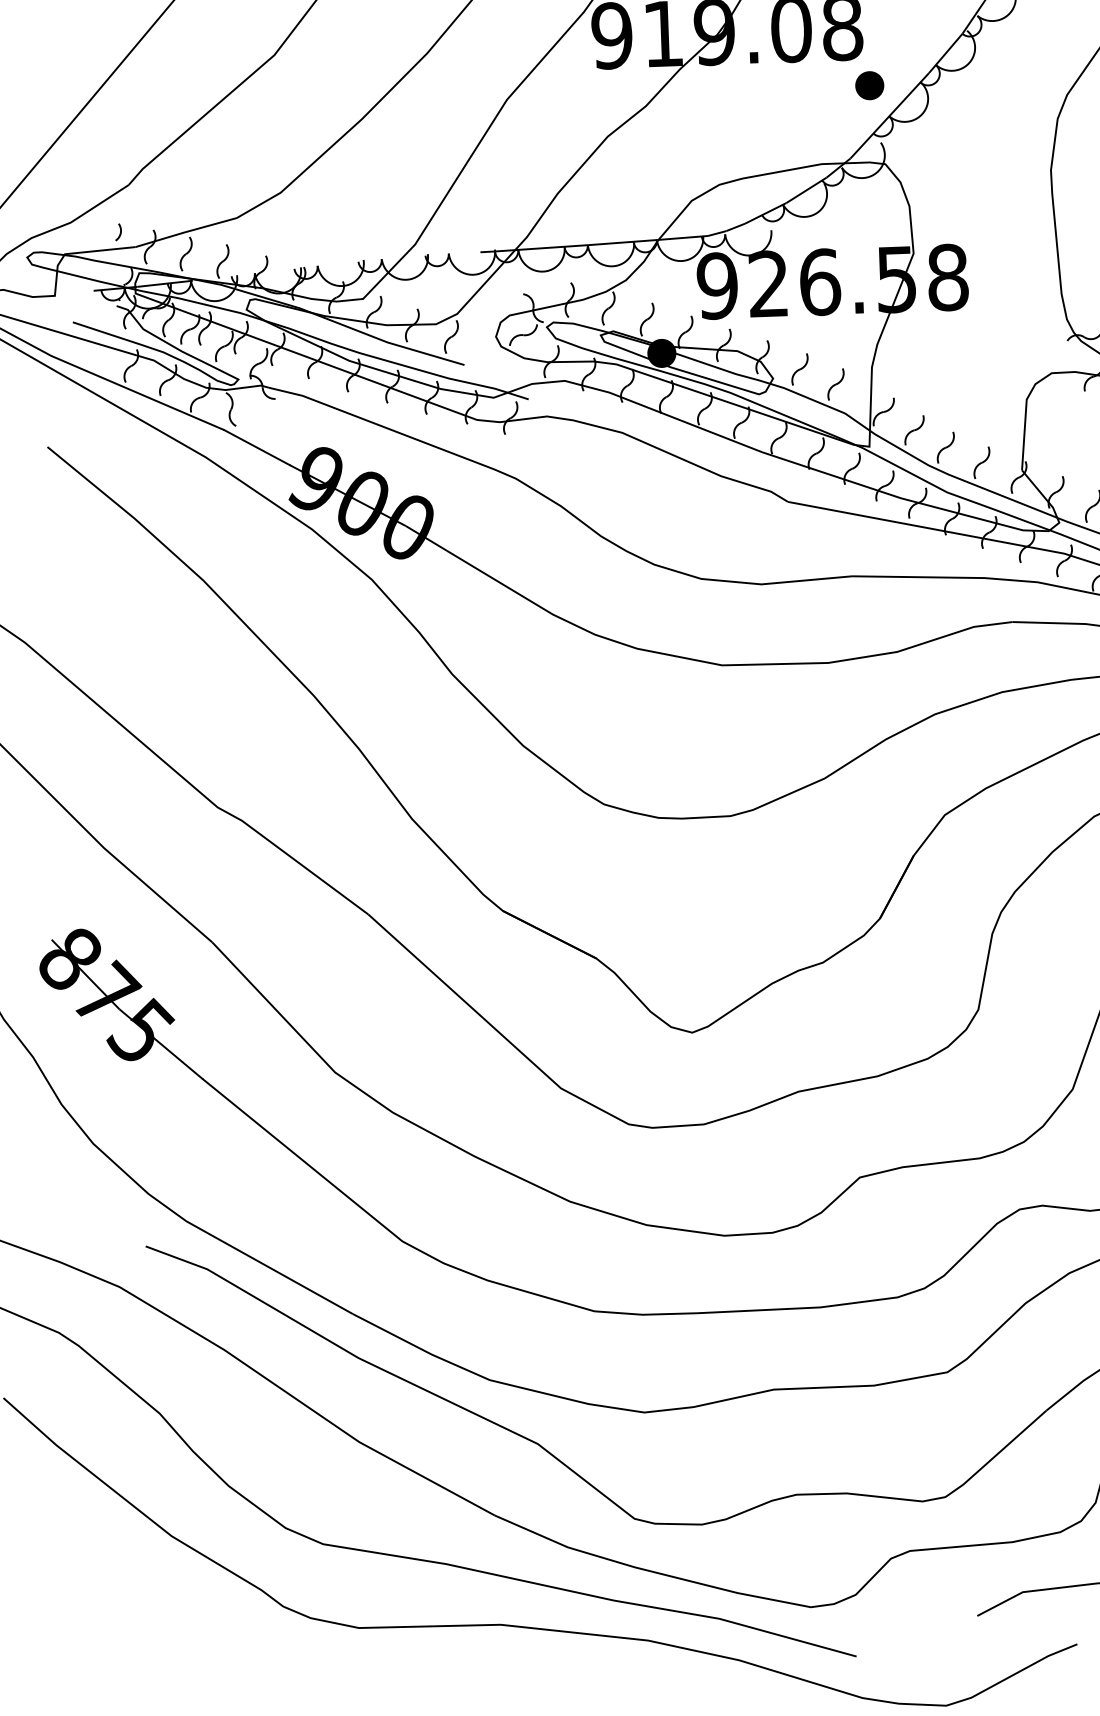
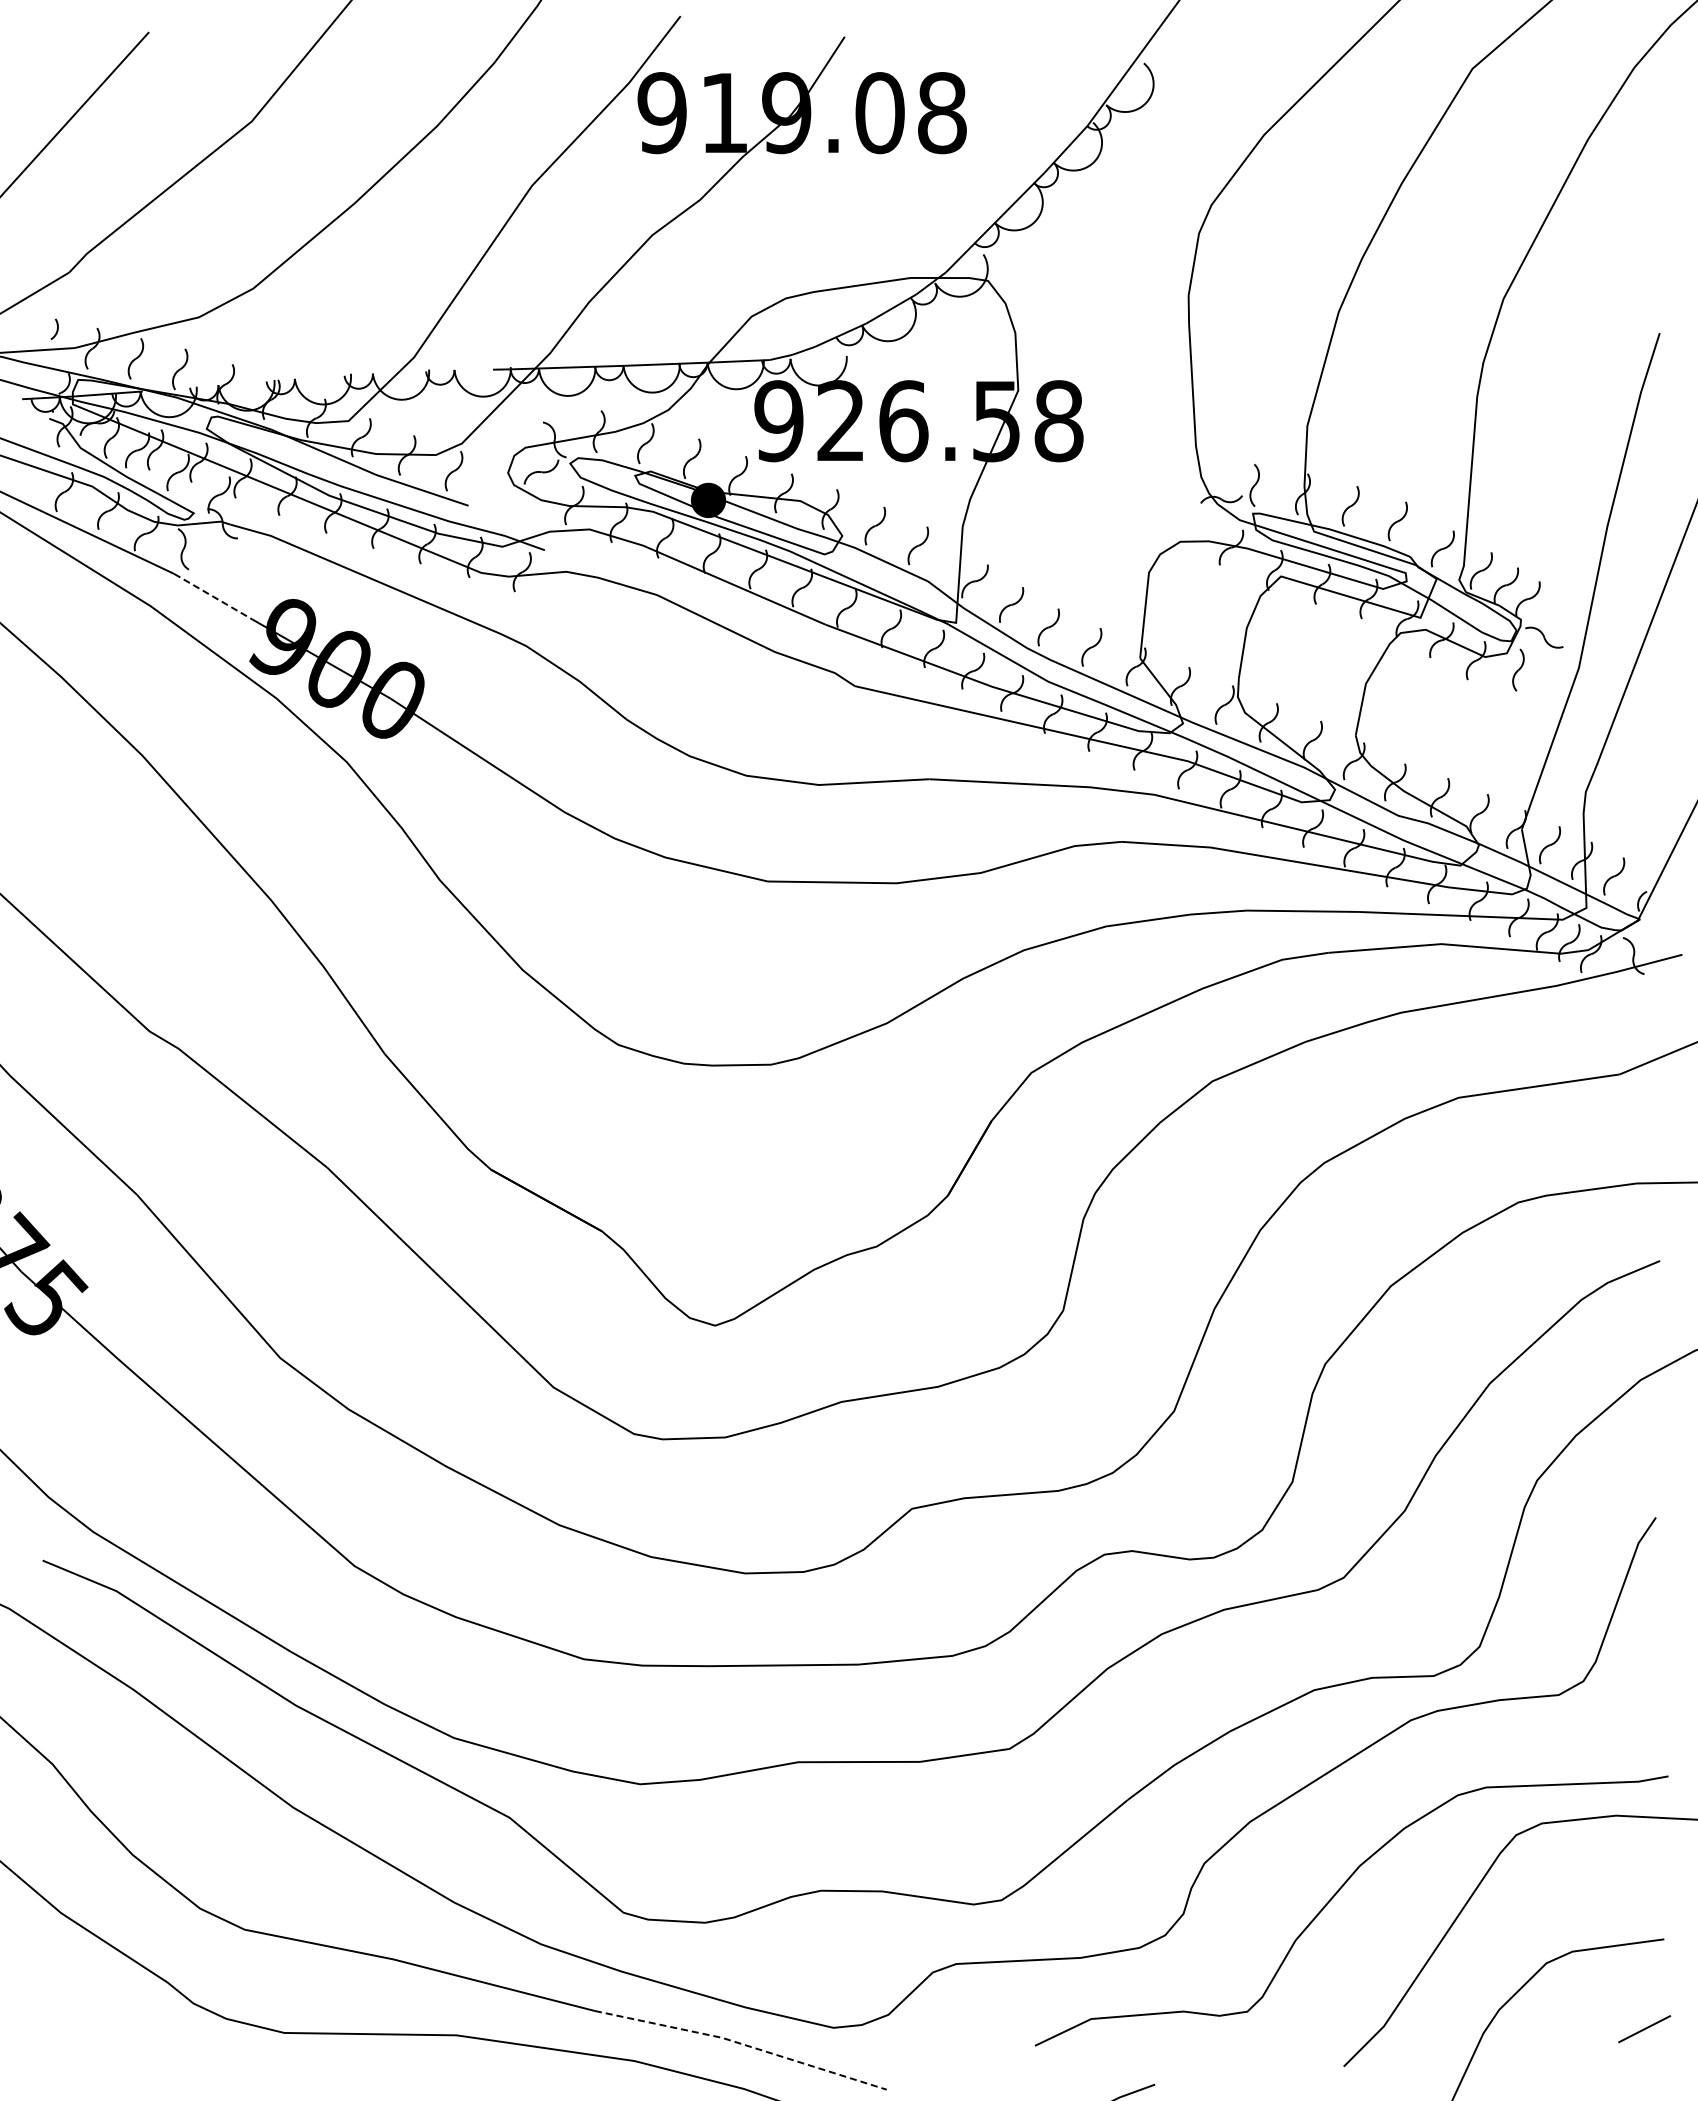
part: (869, 85) -> (972, 184), removed
line: (257, 447) -> (213, 596), solid -> dashed
line: (736, 1623) -> (742, 2044), solid -> dashed

